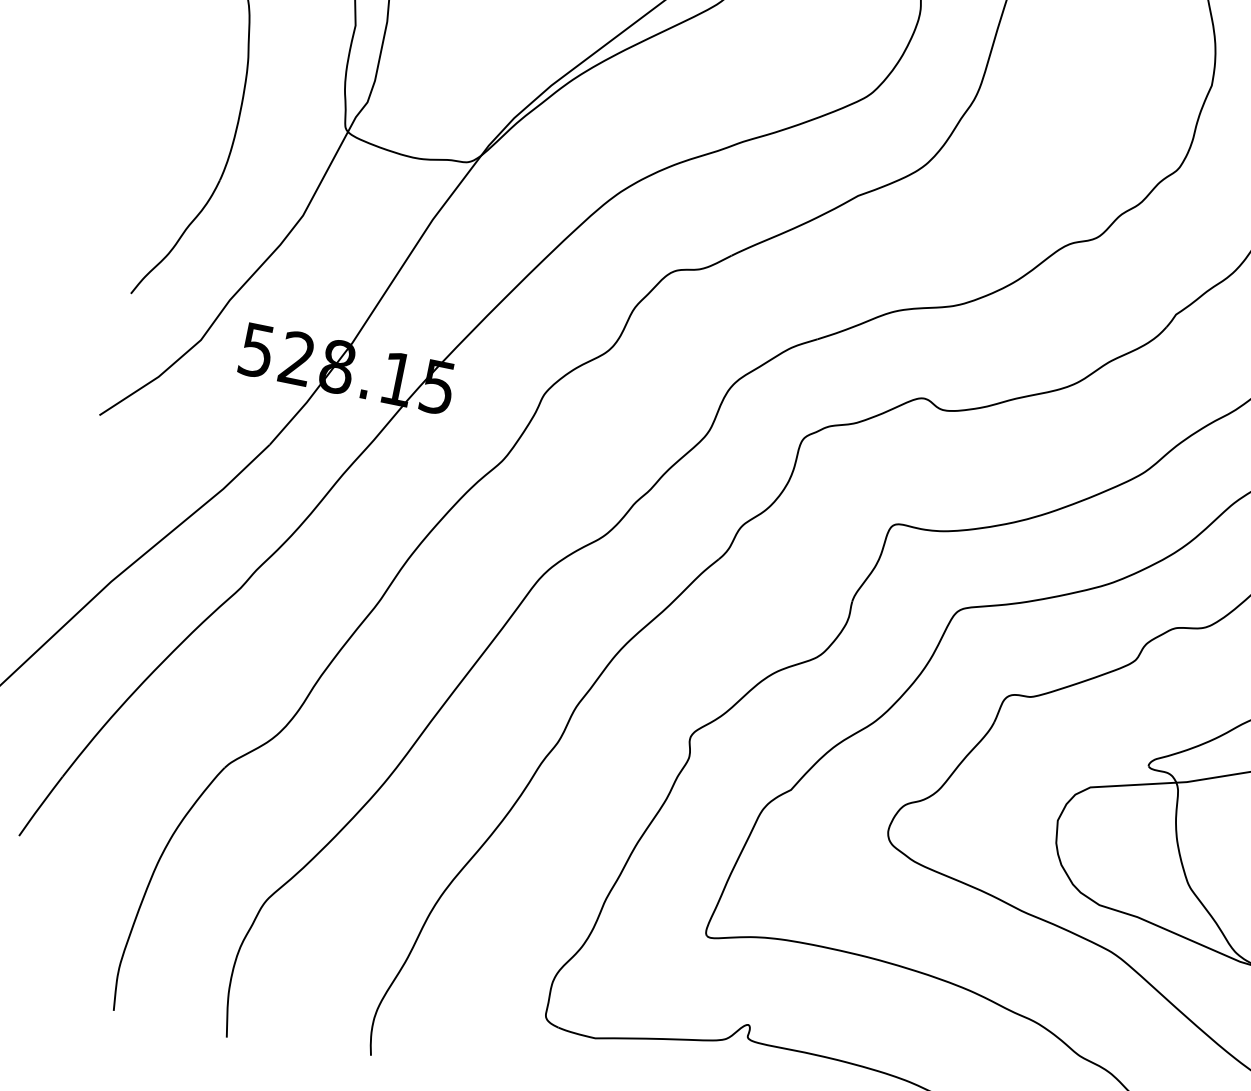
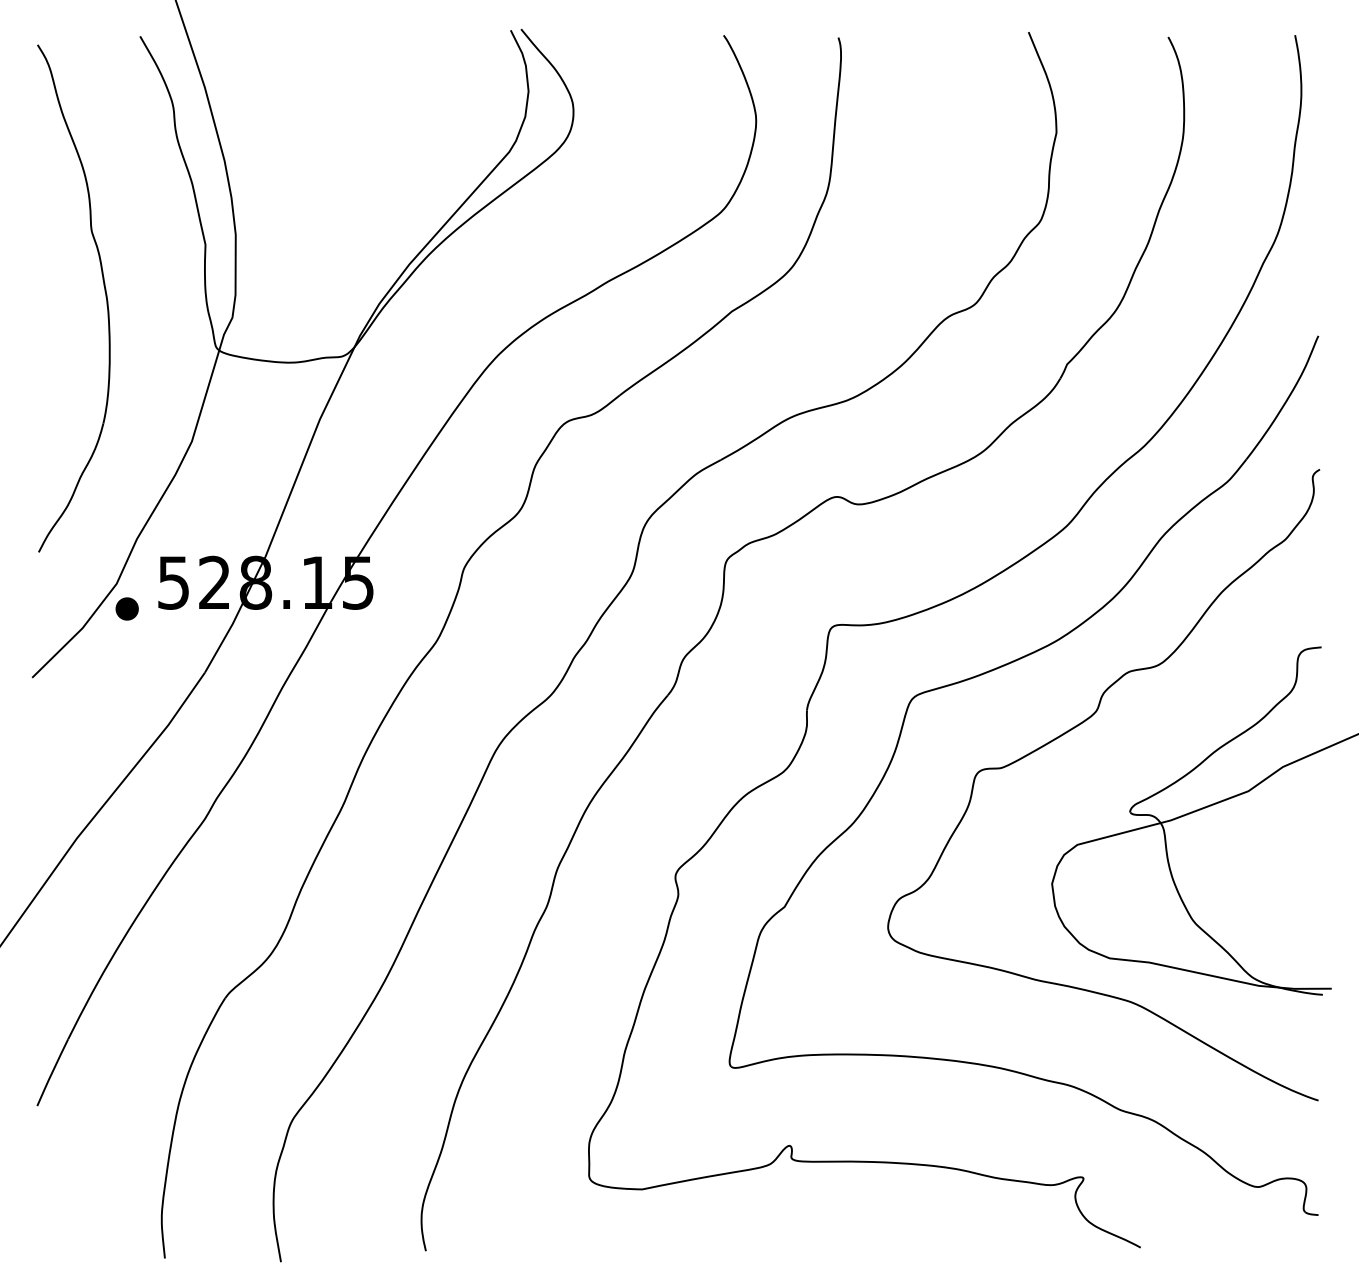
part: (205, 366) -> (126, 608), added

